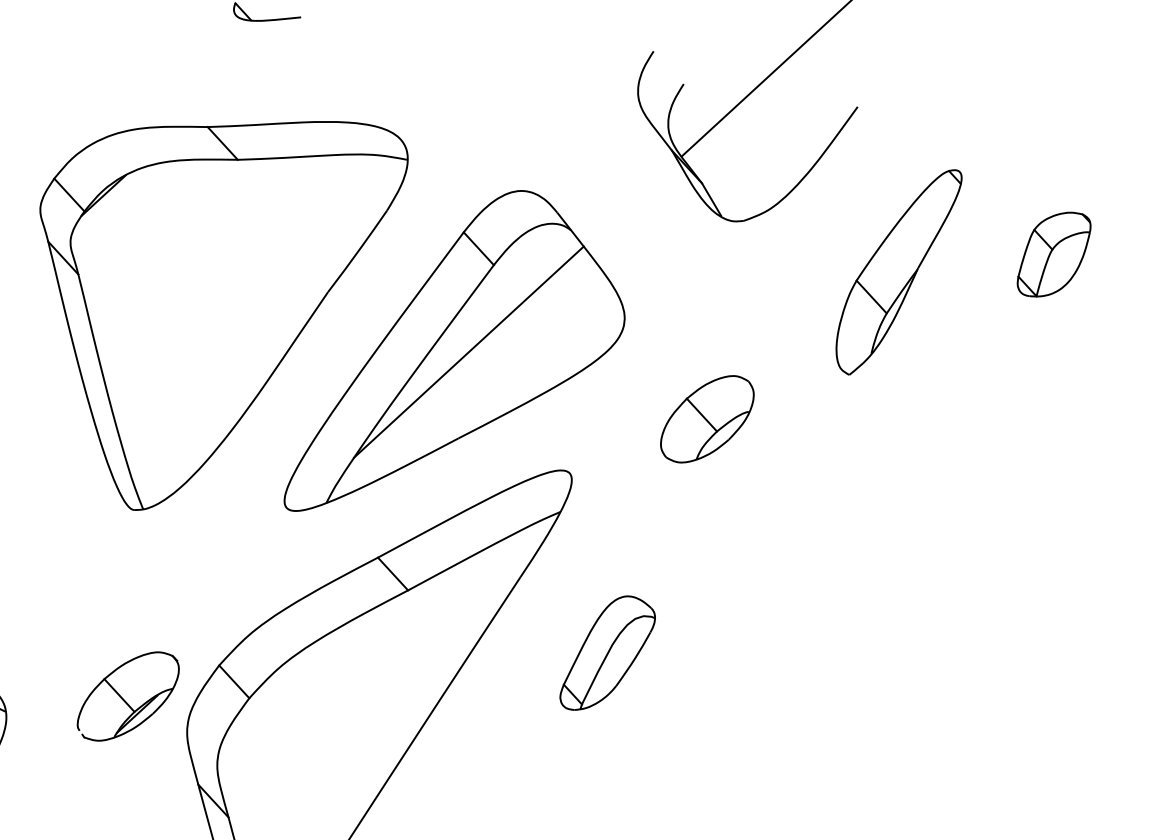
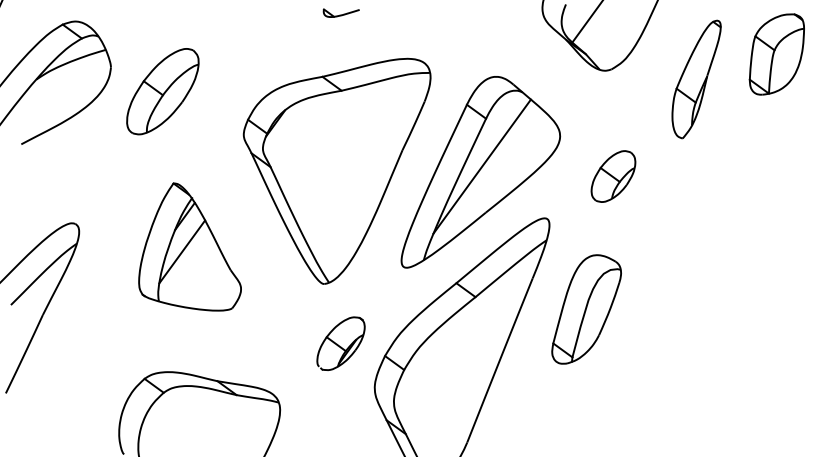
part: (1053, 254) -> (776, 54), size x1.67
part: (608, 654) -> (586, 309), size x1.67
part: (127, 695) -> (340, 343), moved

